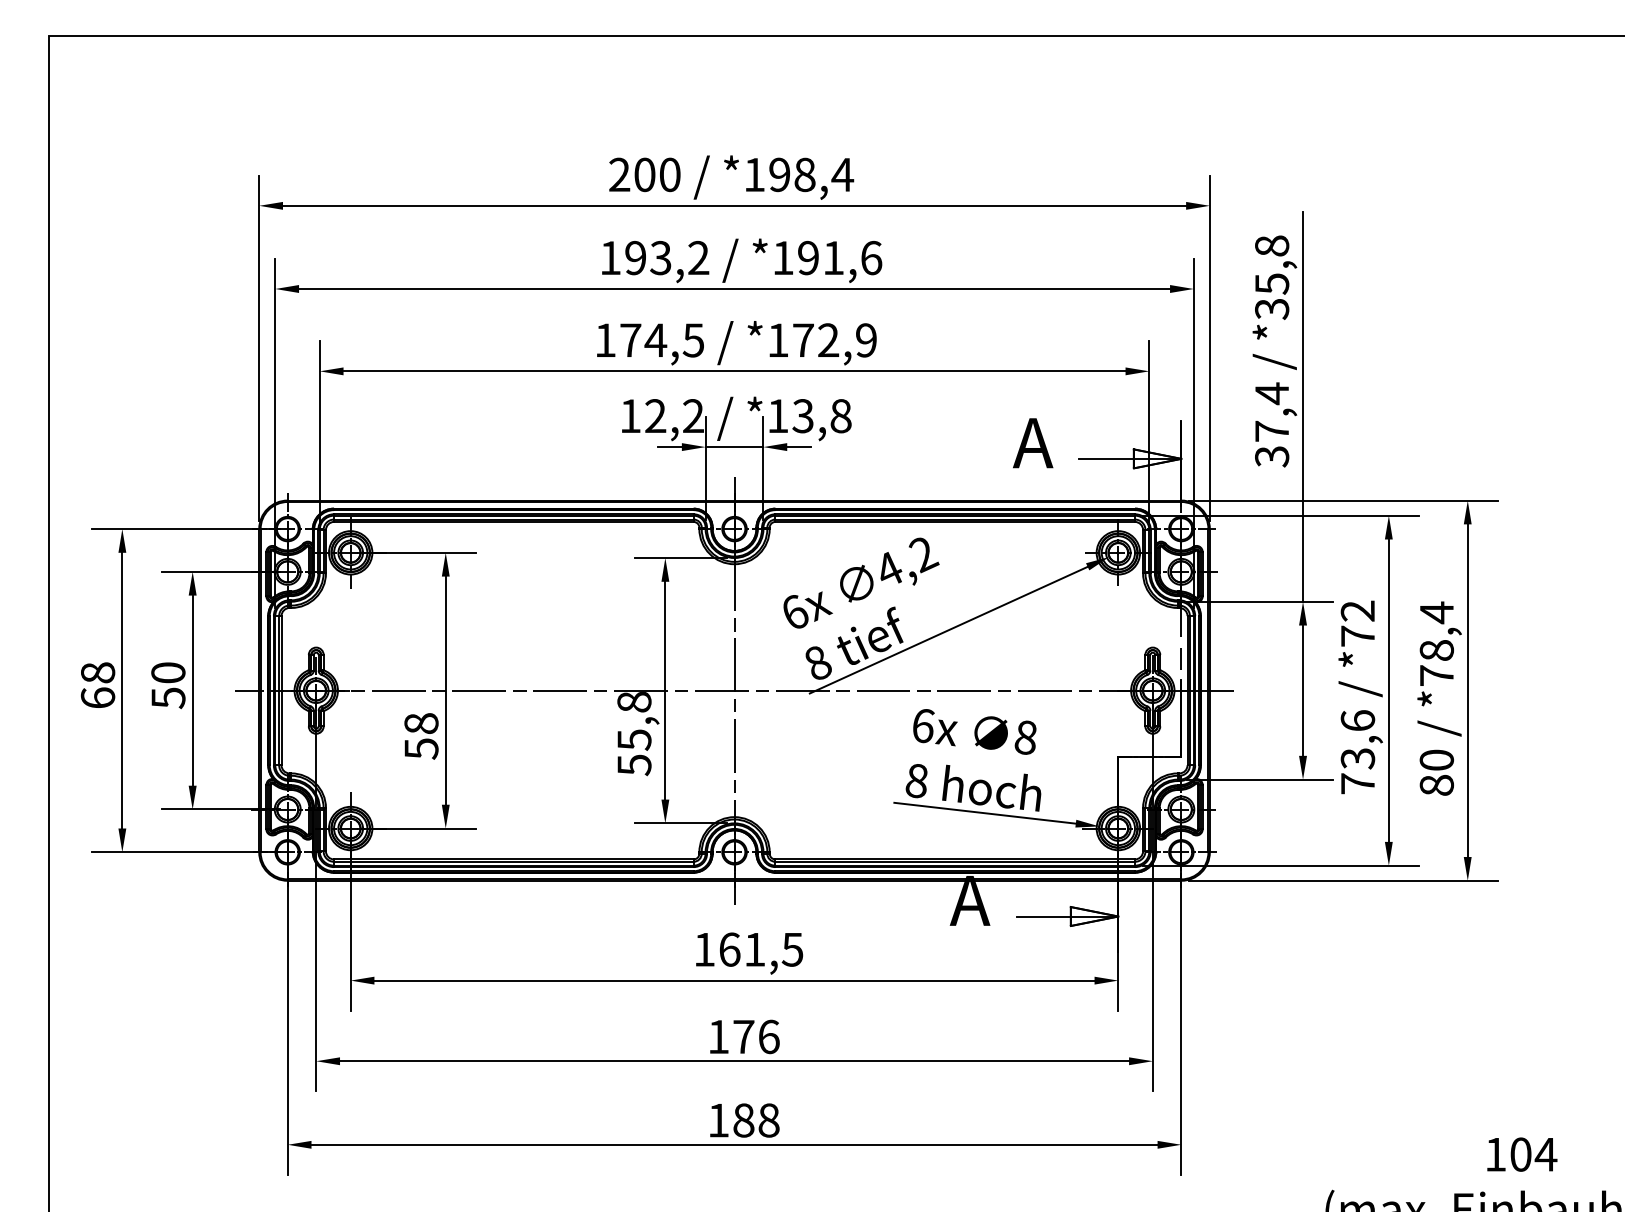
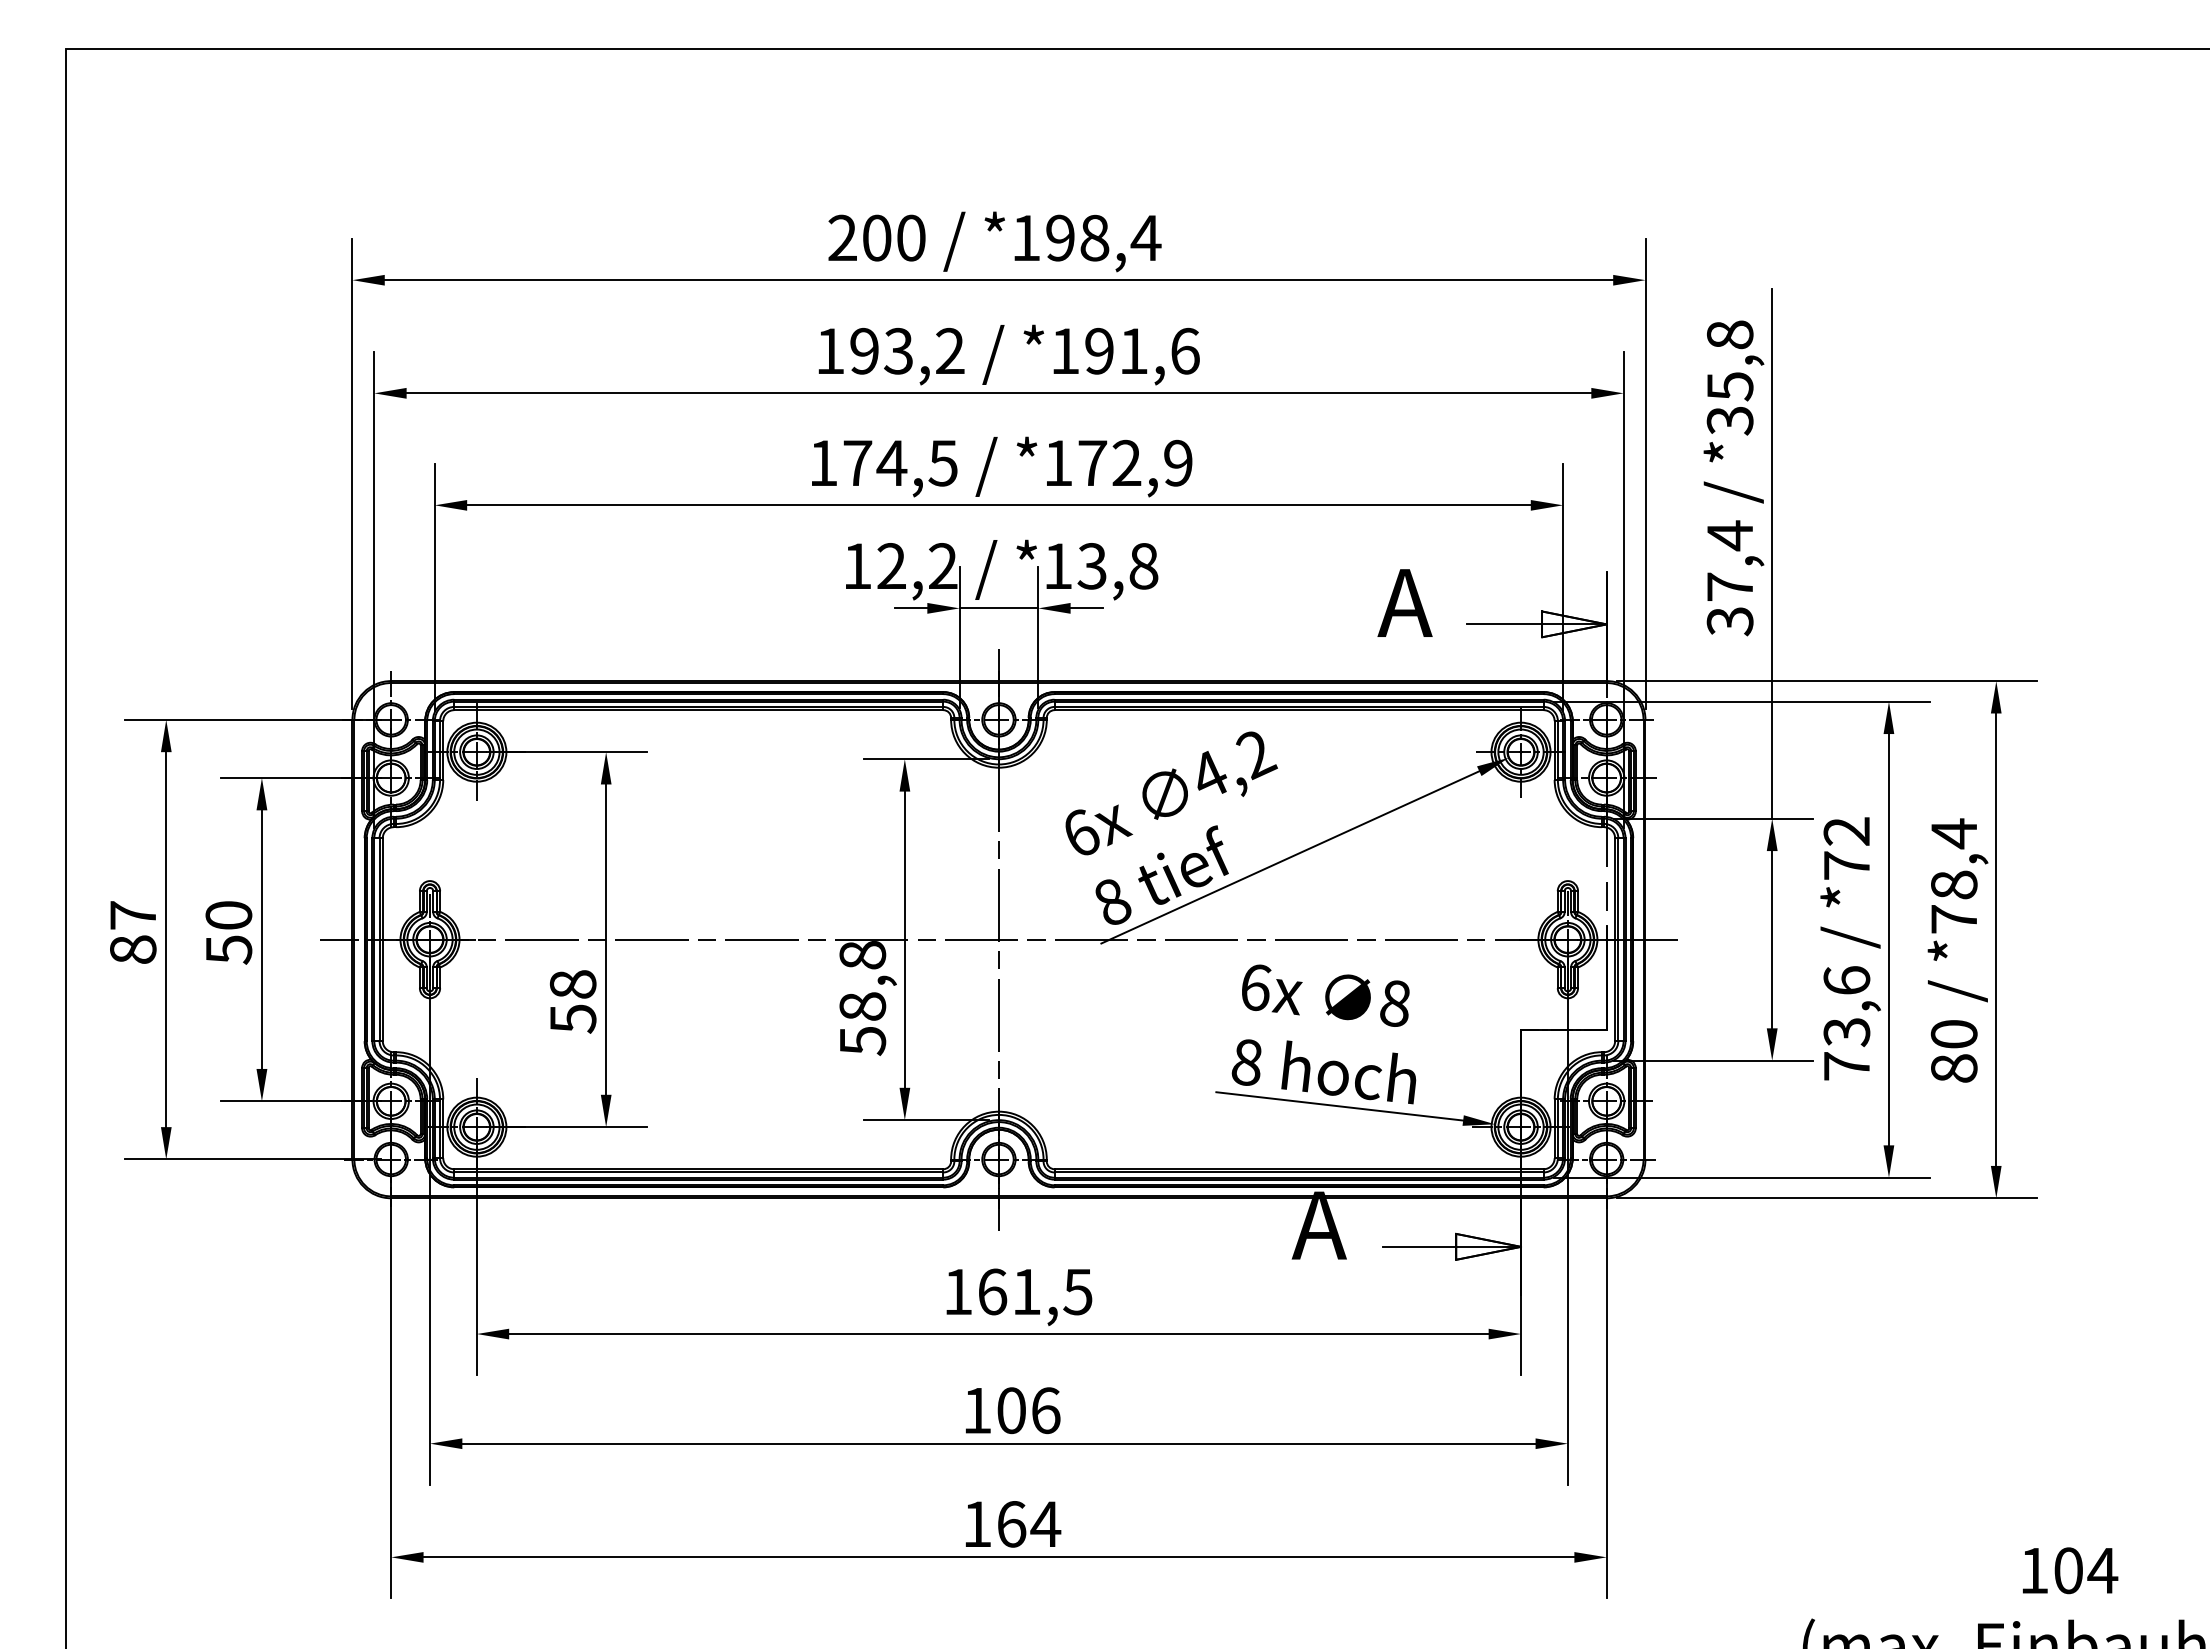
text: (97, 685) -> (132, 932), 68 -> 87
text: (634, 739) -> (862, 1006), 55,8 -> 58,8
text: (743, 1036) -> (1011, 1410), 176 -> 106
text: (756, 1120) -> (1029, 1524), 188 -> 164

